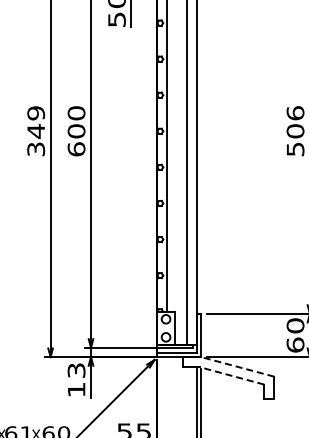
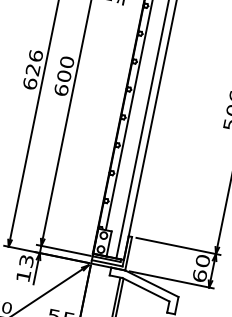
text: (36, 131) -> (33, 70), 349 -> 626
line: (237, 366) -> (151, 283), dashed -> solid
line: (231, 375) -> (145, 289), dashed -> solid

